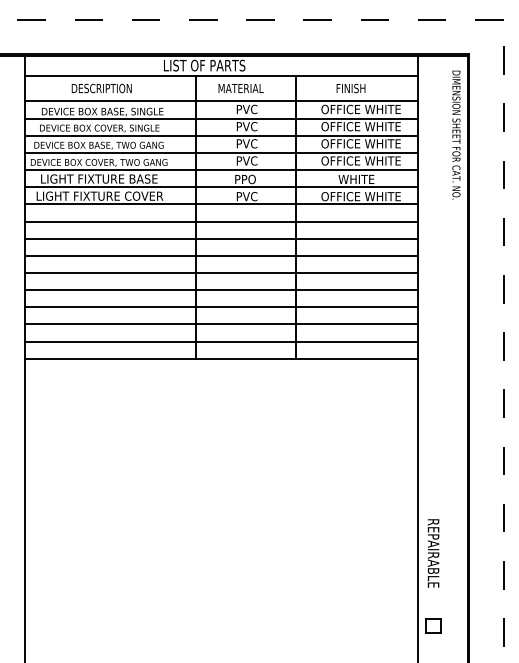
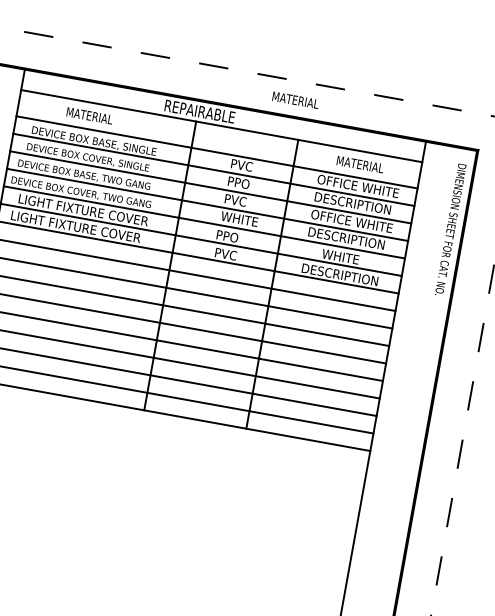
text: (205, 65) -> (207, 112), LIST OF PARTS -> REPAIRABLE
text: (101, 88) -> (97, 117), DESCRIPTION -> MATERIAL
text: (240, 88) -> (295, 100), moved
text: (359, 88) -> (360, 164), FINISH -> MATERIAL
text: (249, 126) -> (241, 183), PVC -> PPO
text: (360, 126) -> (354, 203), OFFICE WHITE -> DESCRIPTION
text: (253, 160) -> (239, 218), PVC -> WHITE
text: (360, 160) -> (348, 238), OFFICE WHITE -> DESCRIPTION
text: (148, 178) -> (128, 217), LIGHT FIXTURE BASE -> LIGHT FIXTURE COVER
text: (360, 196) -> (341, 274), OFFICE WHITE -> DESCRIPTION

